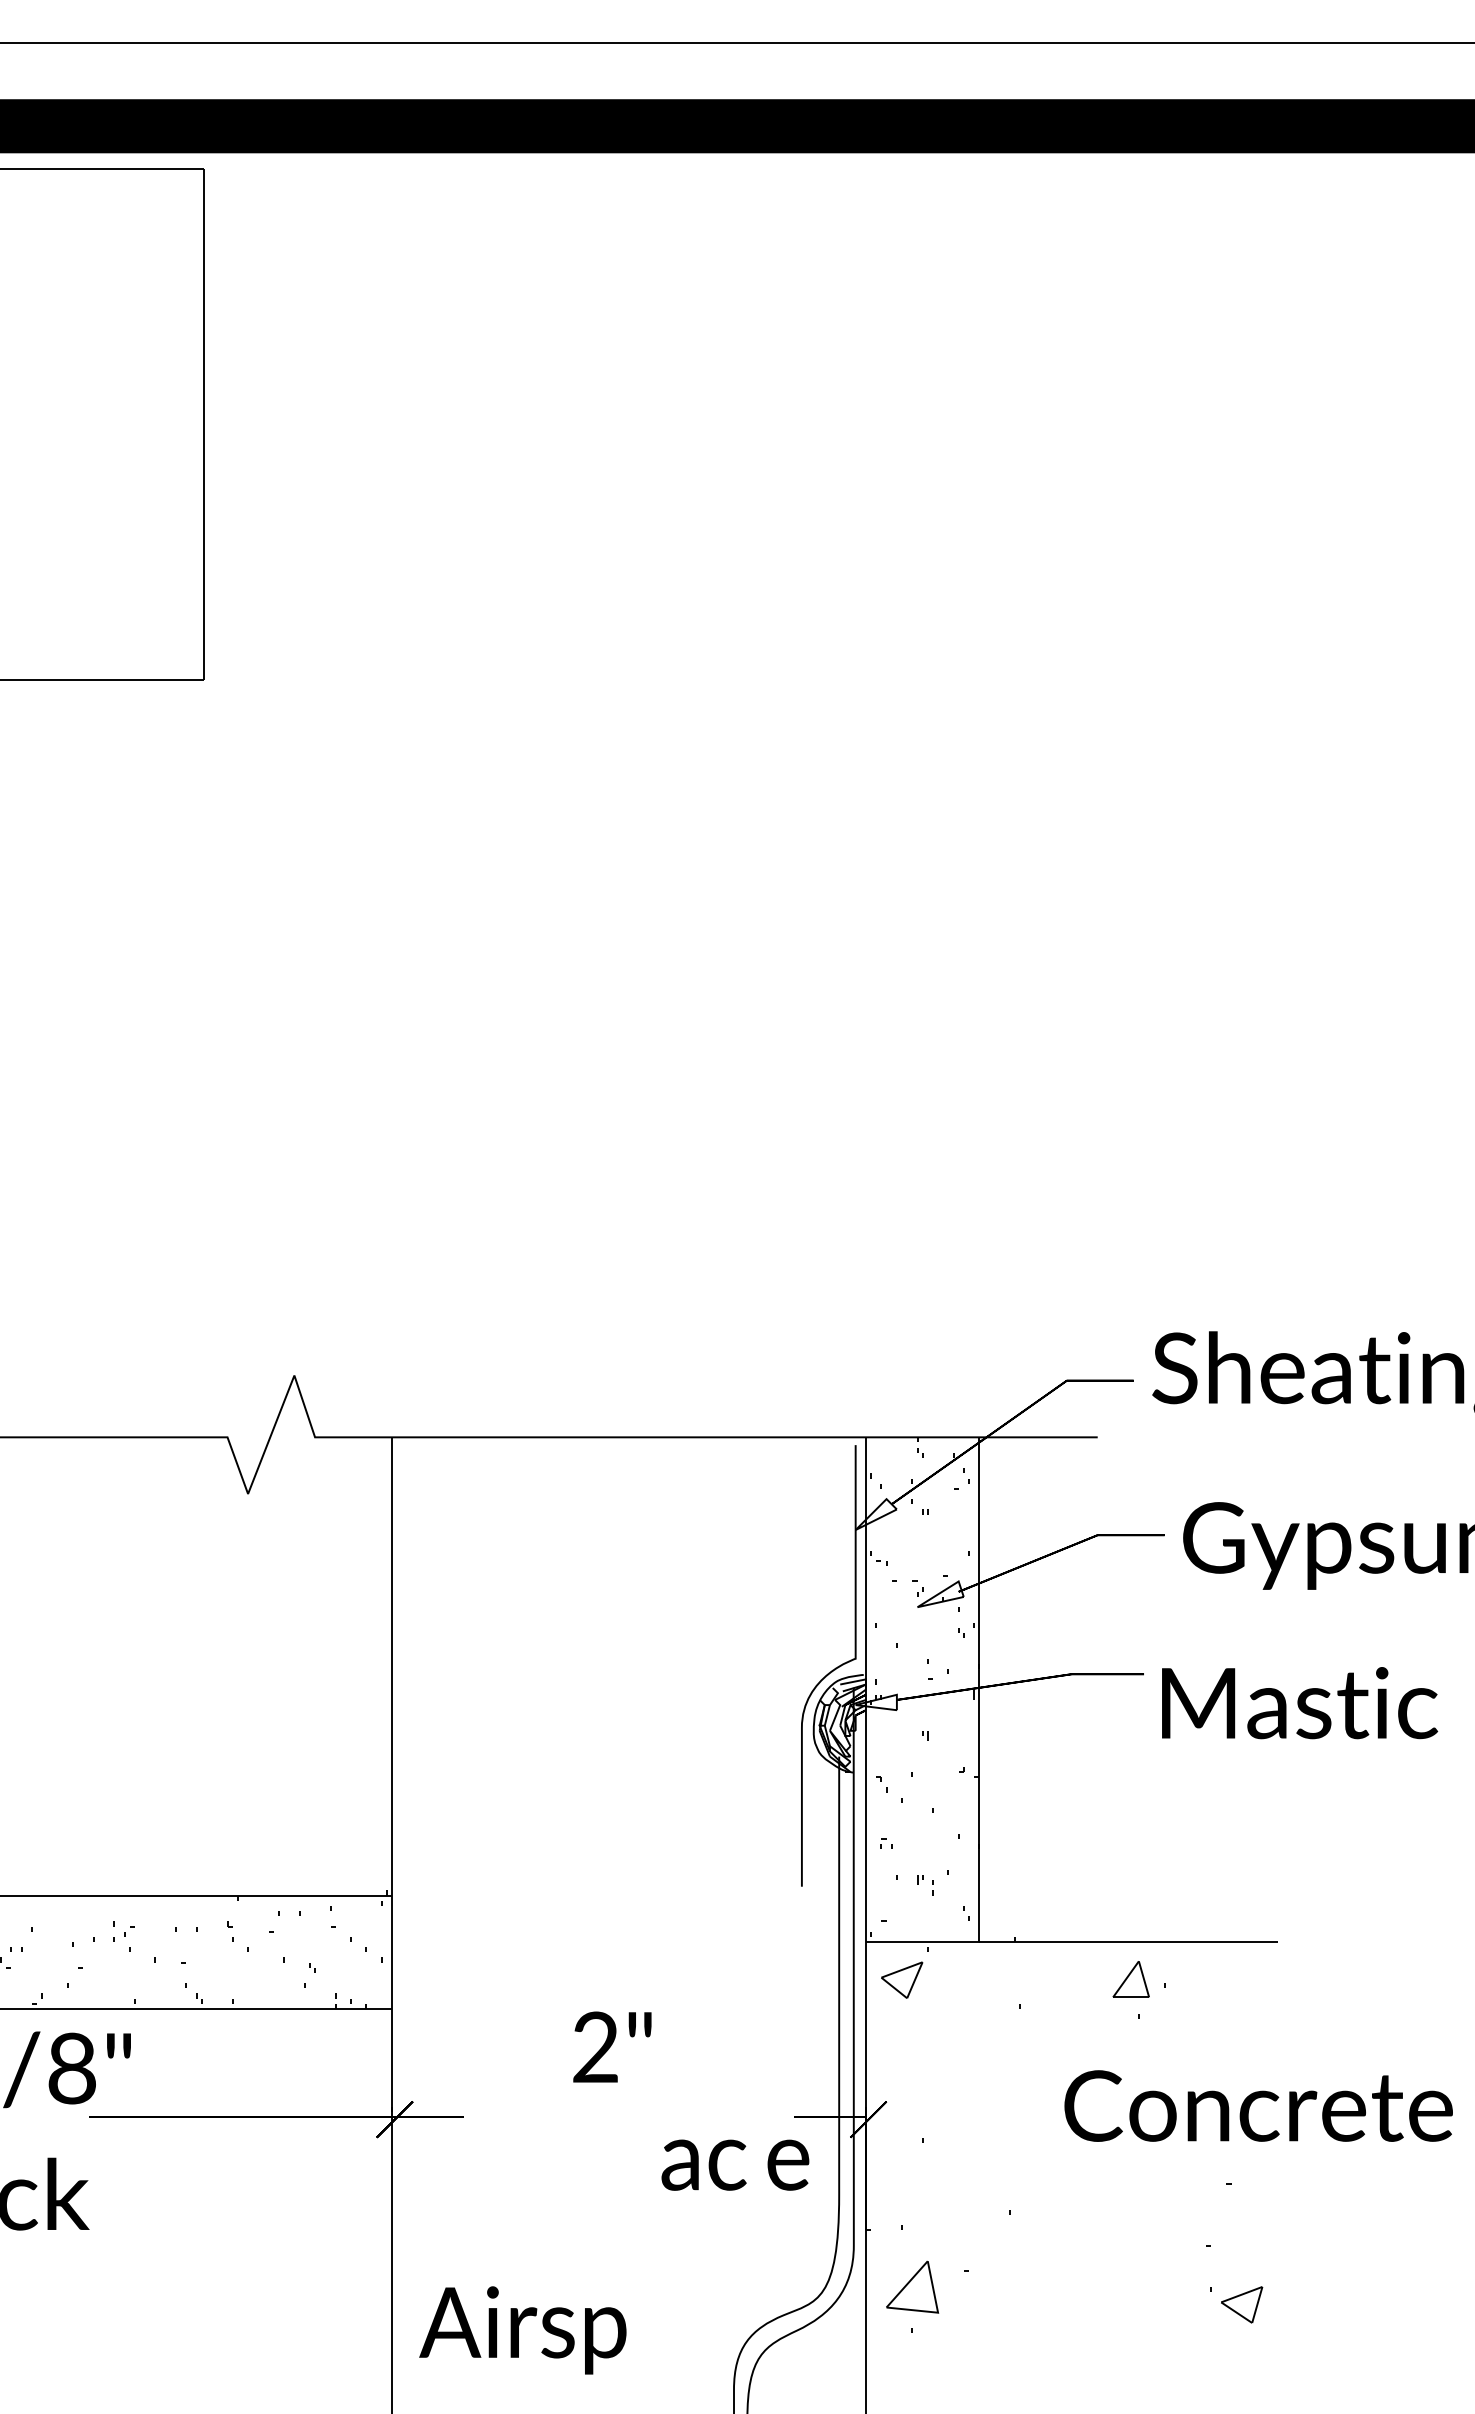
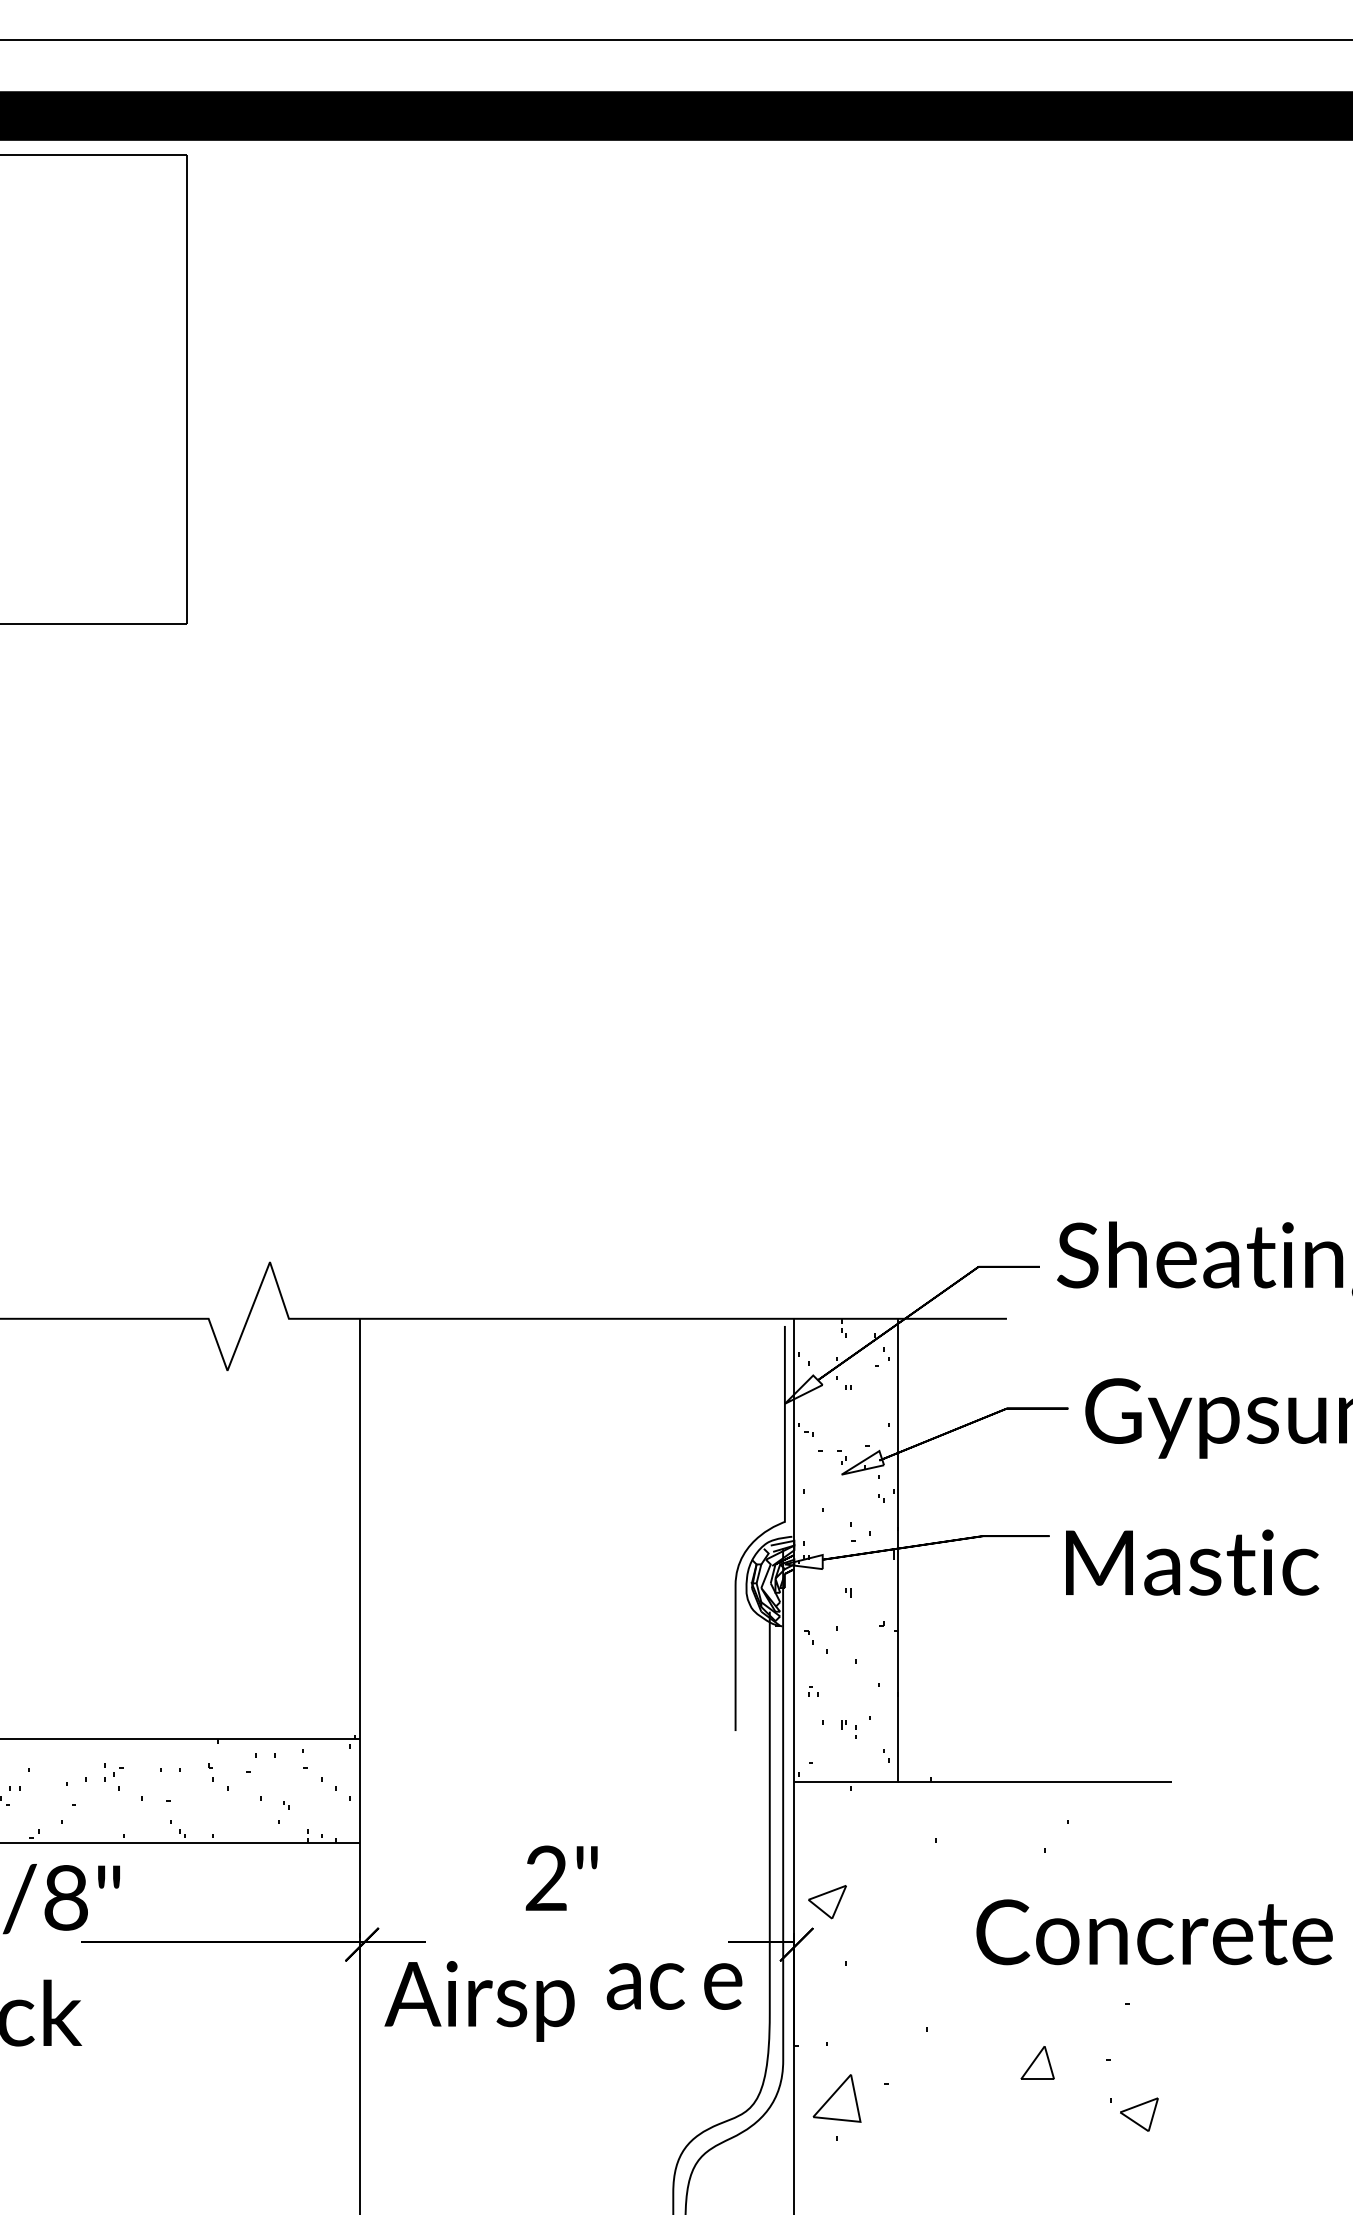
part: (902, 1979) -> (827, 1901), moved
part: (1130, 1979) -> (1037, 2062), moved
text: (522, 2330) -> (479, 2001), moved

